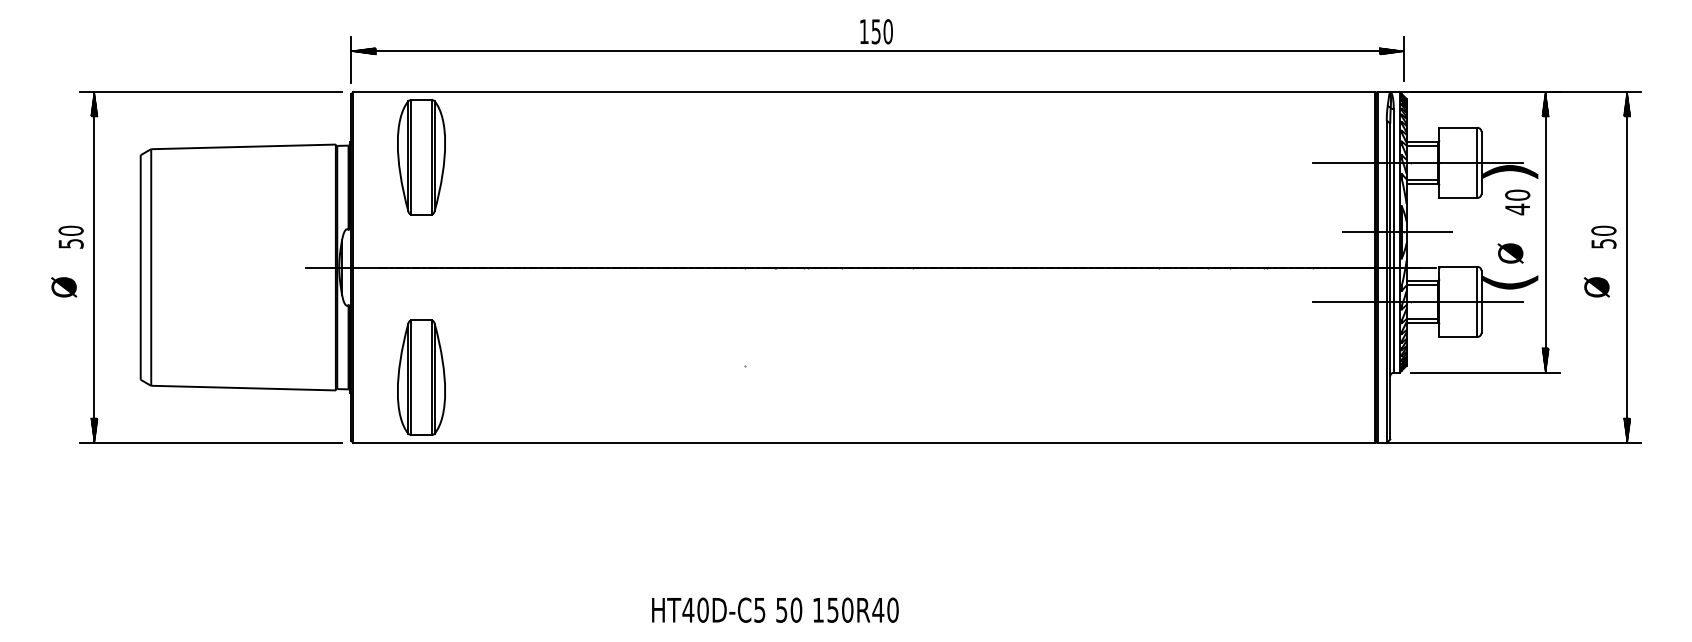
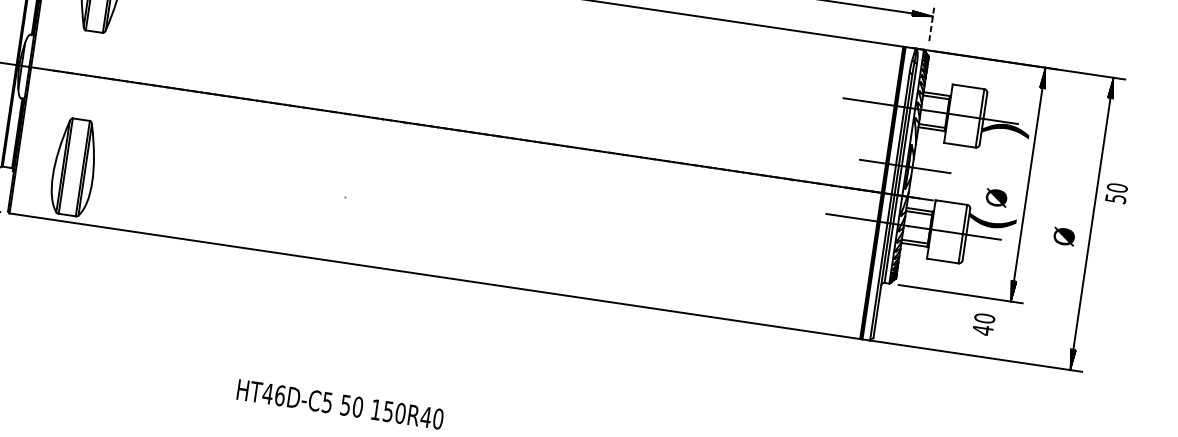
line: (1404, 59) -> (932, 23), solid -> dashed
text: (1517, 202) -> (983, 324), moved
text: (1603, 236) -> (1116, 192), moved
text: (702, 609) -> (279, 395), HT40D-C5 -> HT46D-C5

